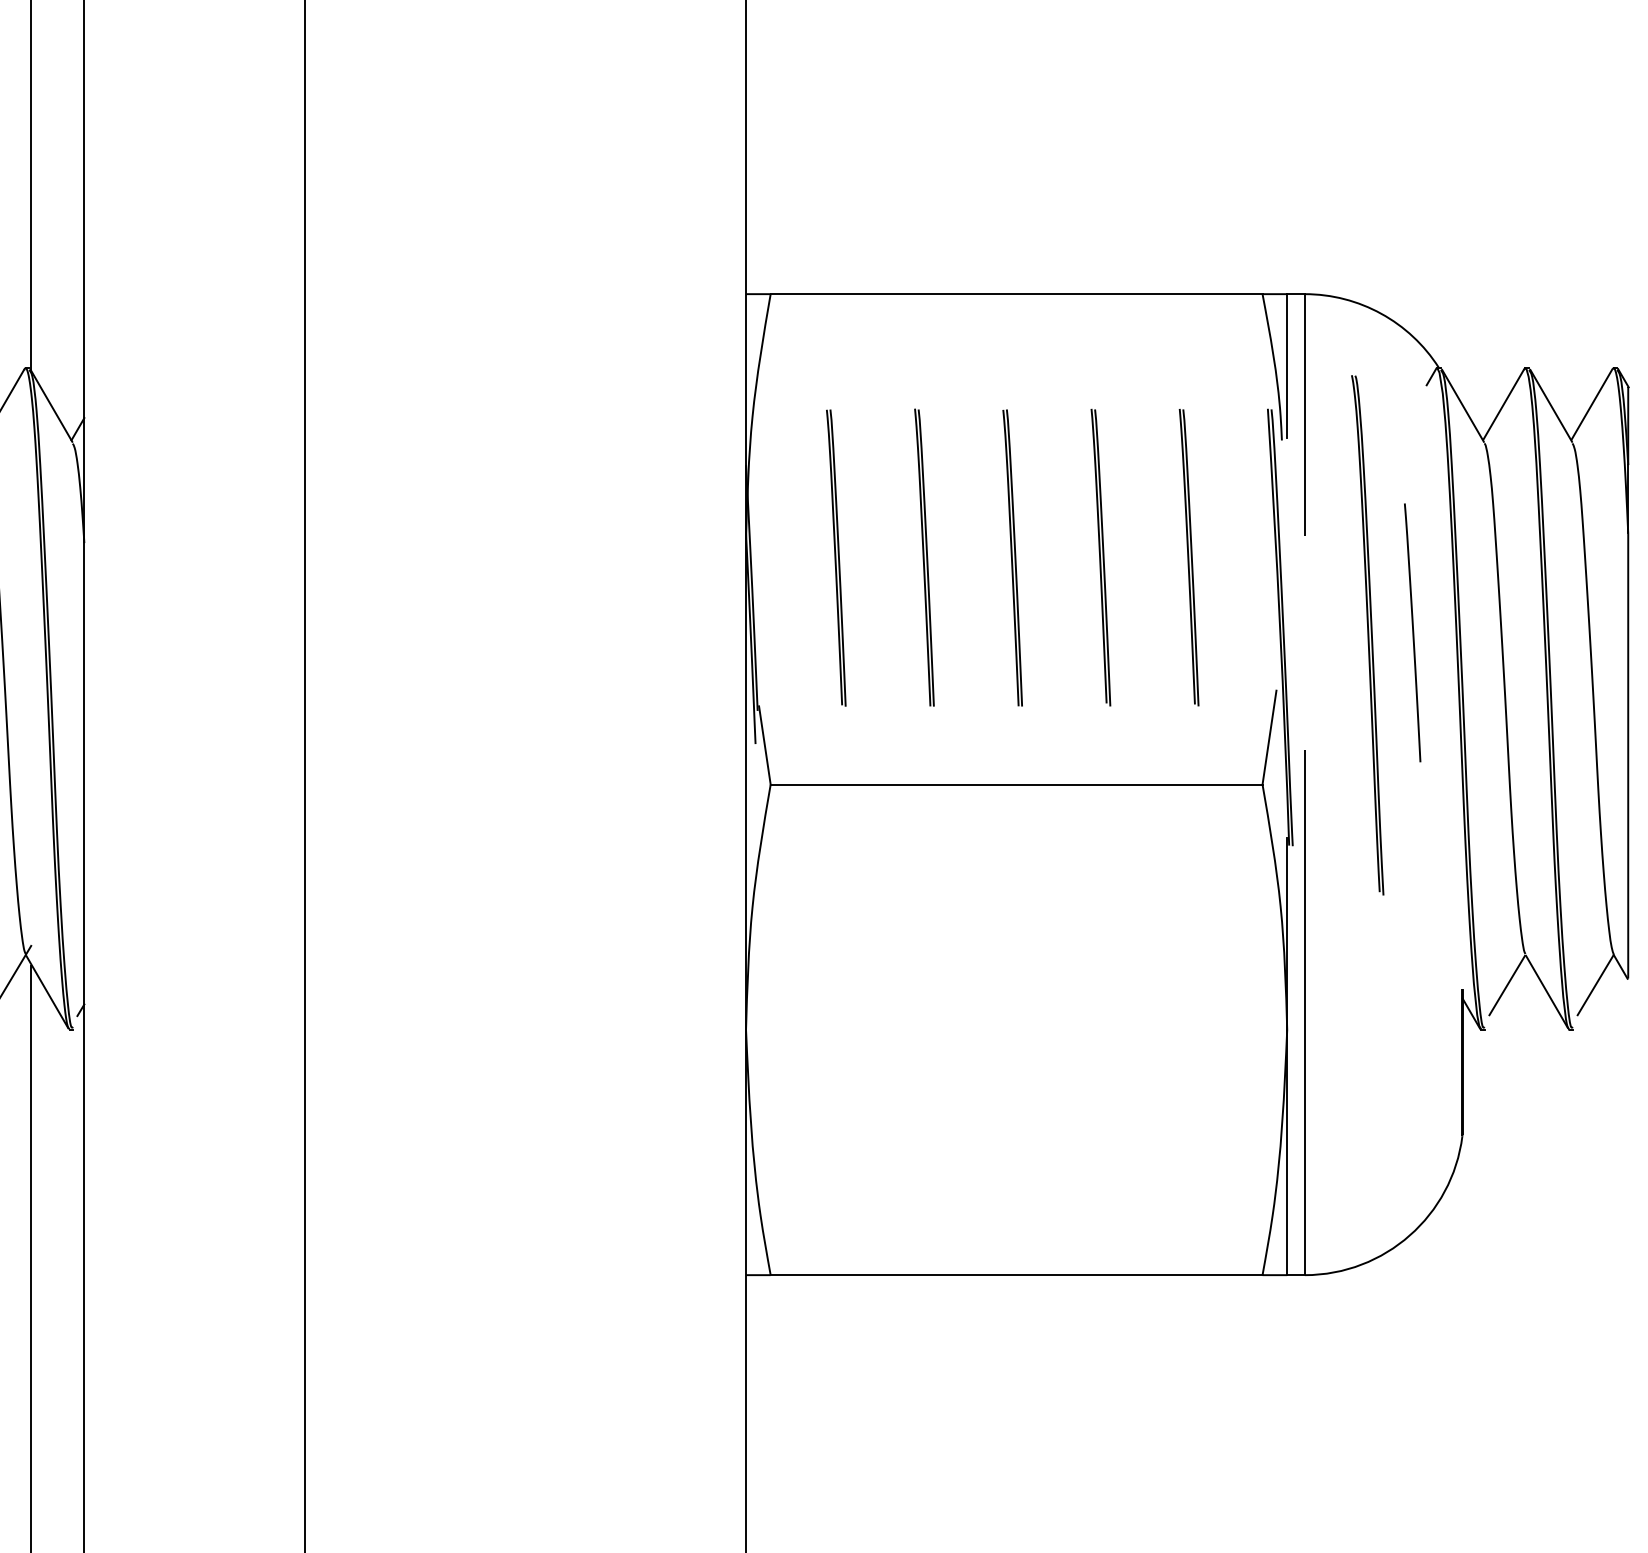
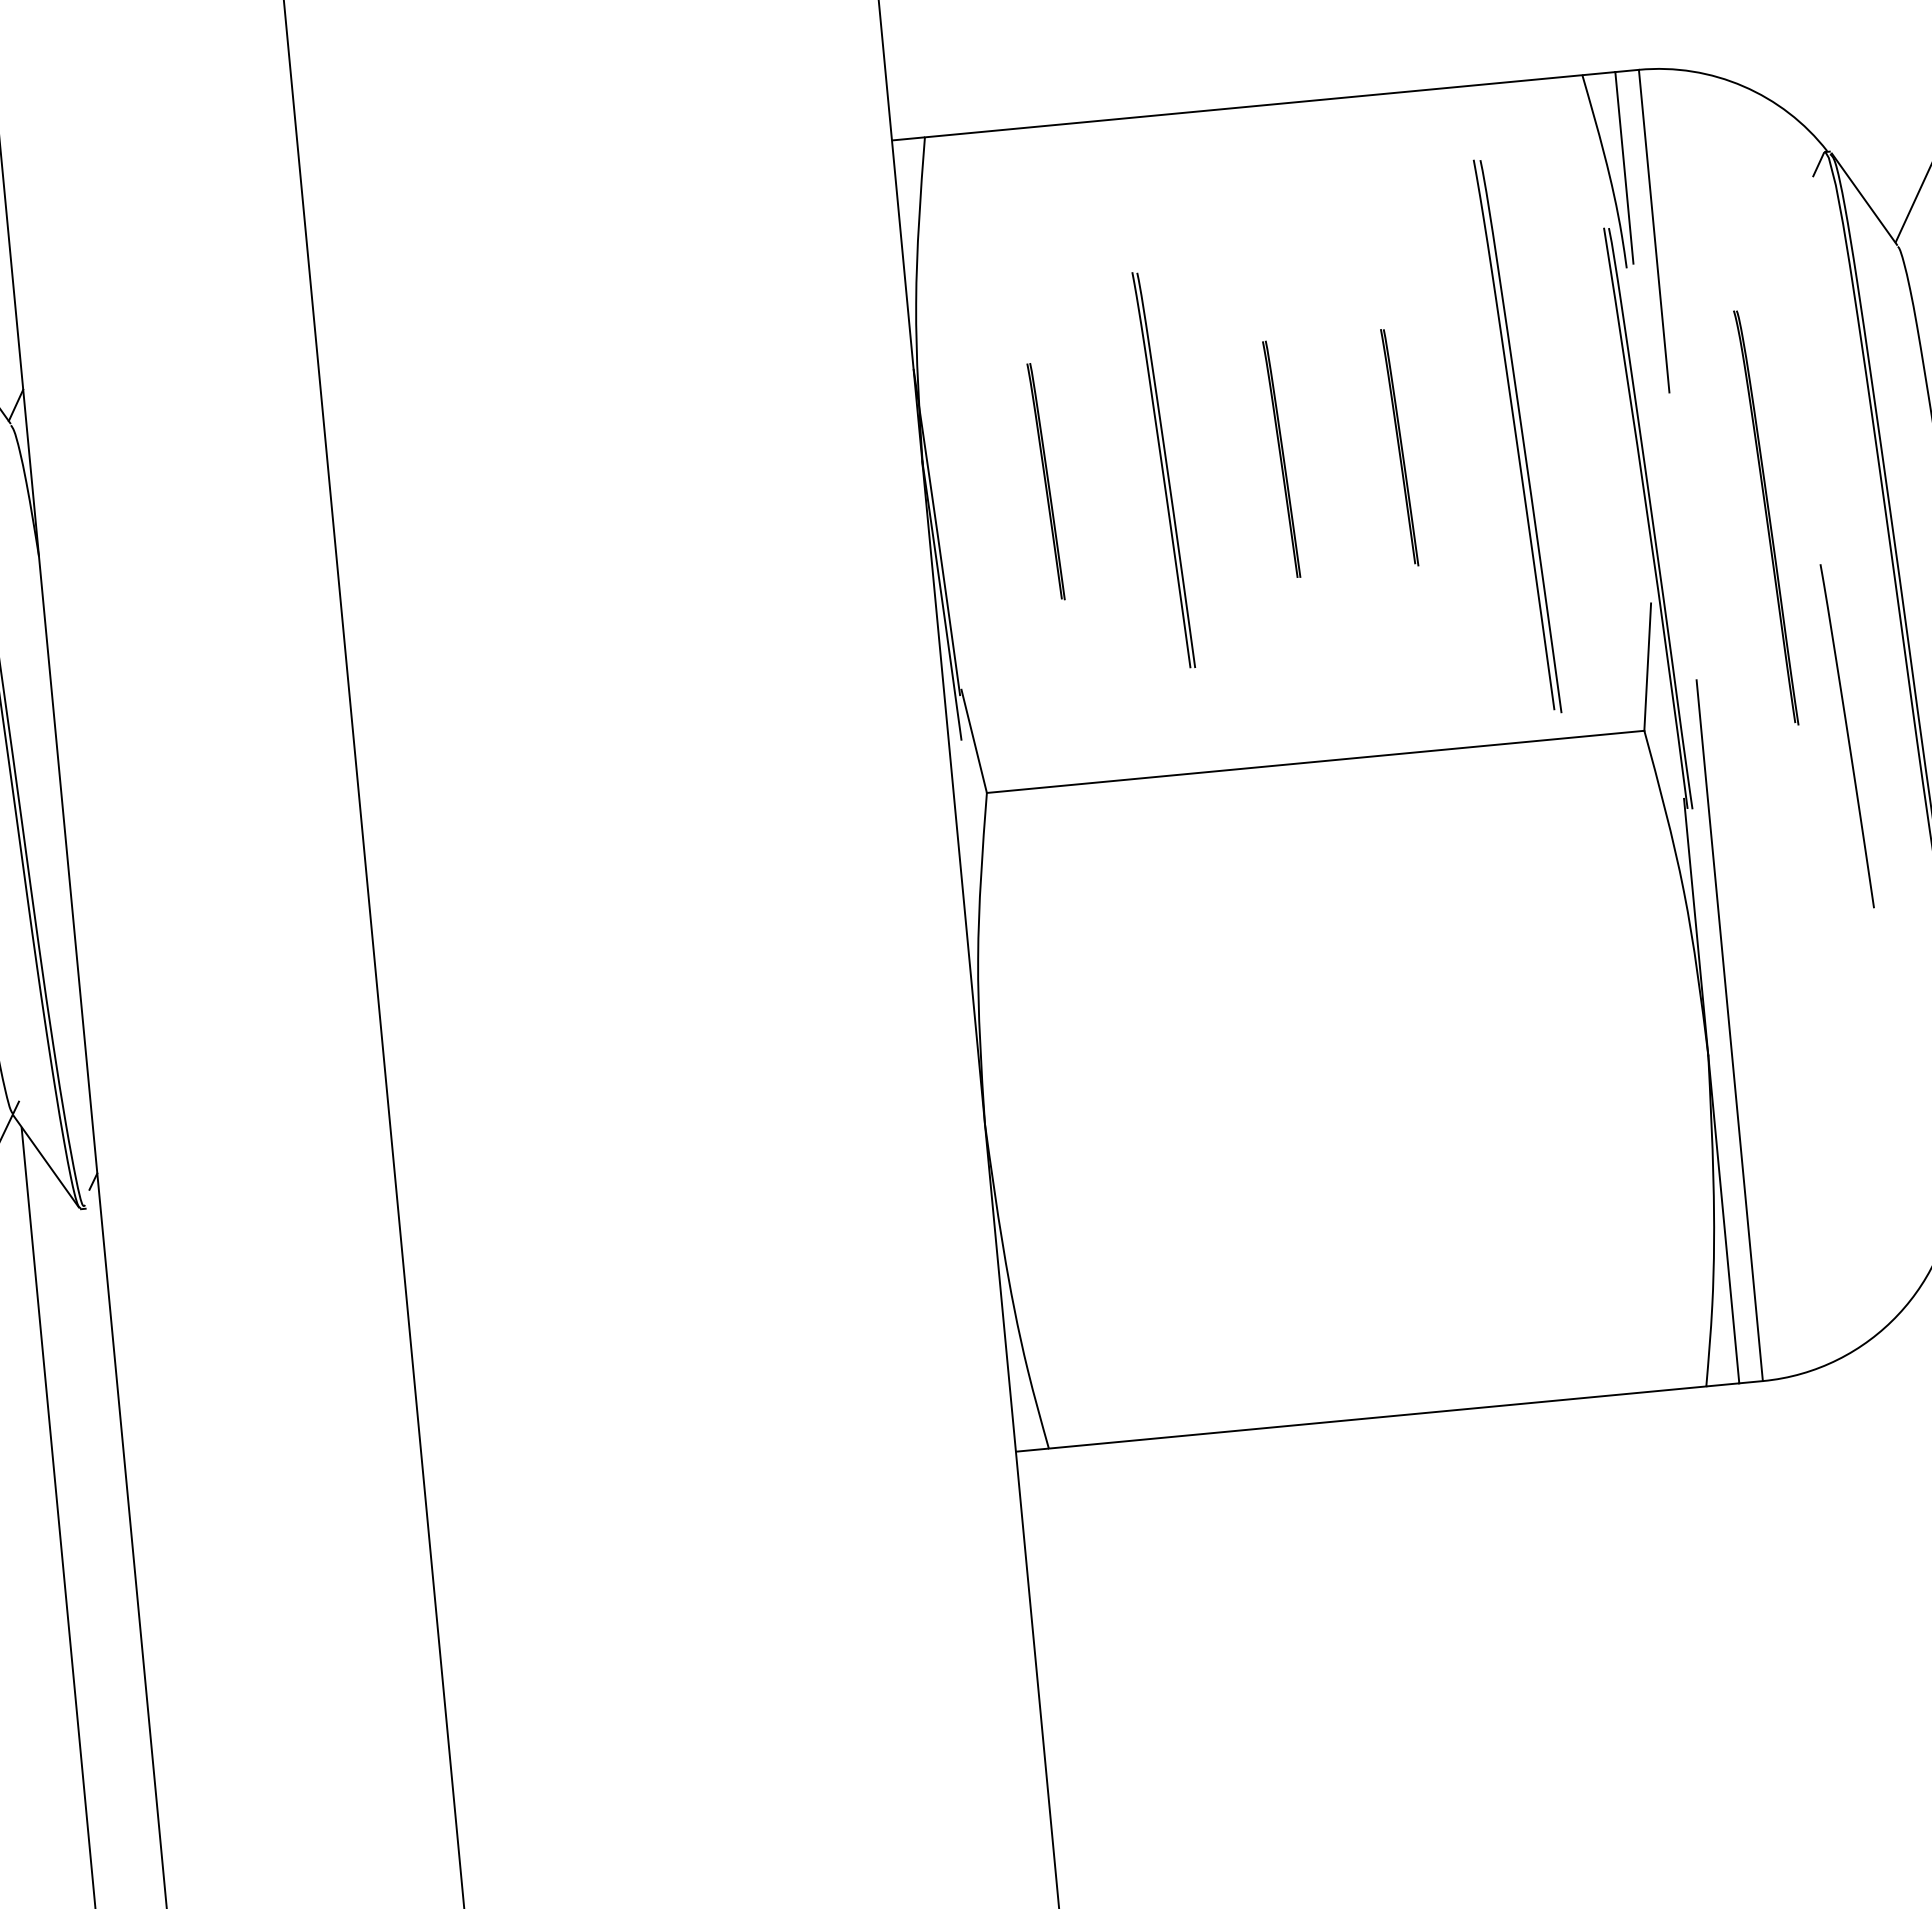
part: (836, 557) -> (1046, 481), size x0.6
part: (1012, 557) -> (1281, 458), size x0.6
part: (1100, 557) -> (1399, 447), size x0.6
part: (1188, 557) -> (1516, 436), size x1.4
line: (1412, 632) -> (1847, 735), moved
part: (1367, 635) -> (1765, 518), size x0.6

